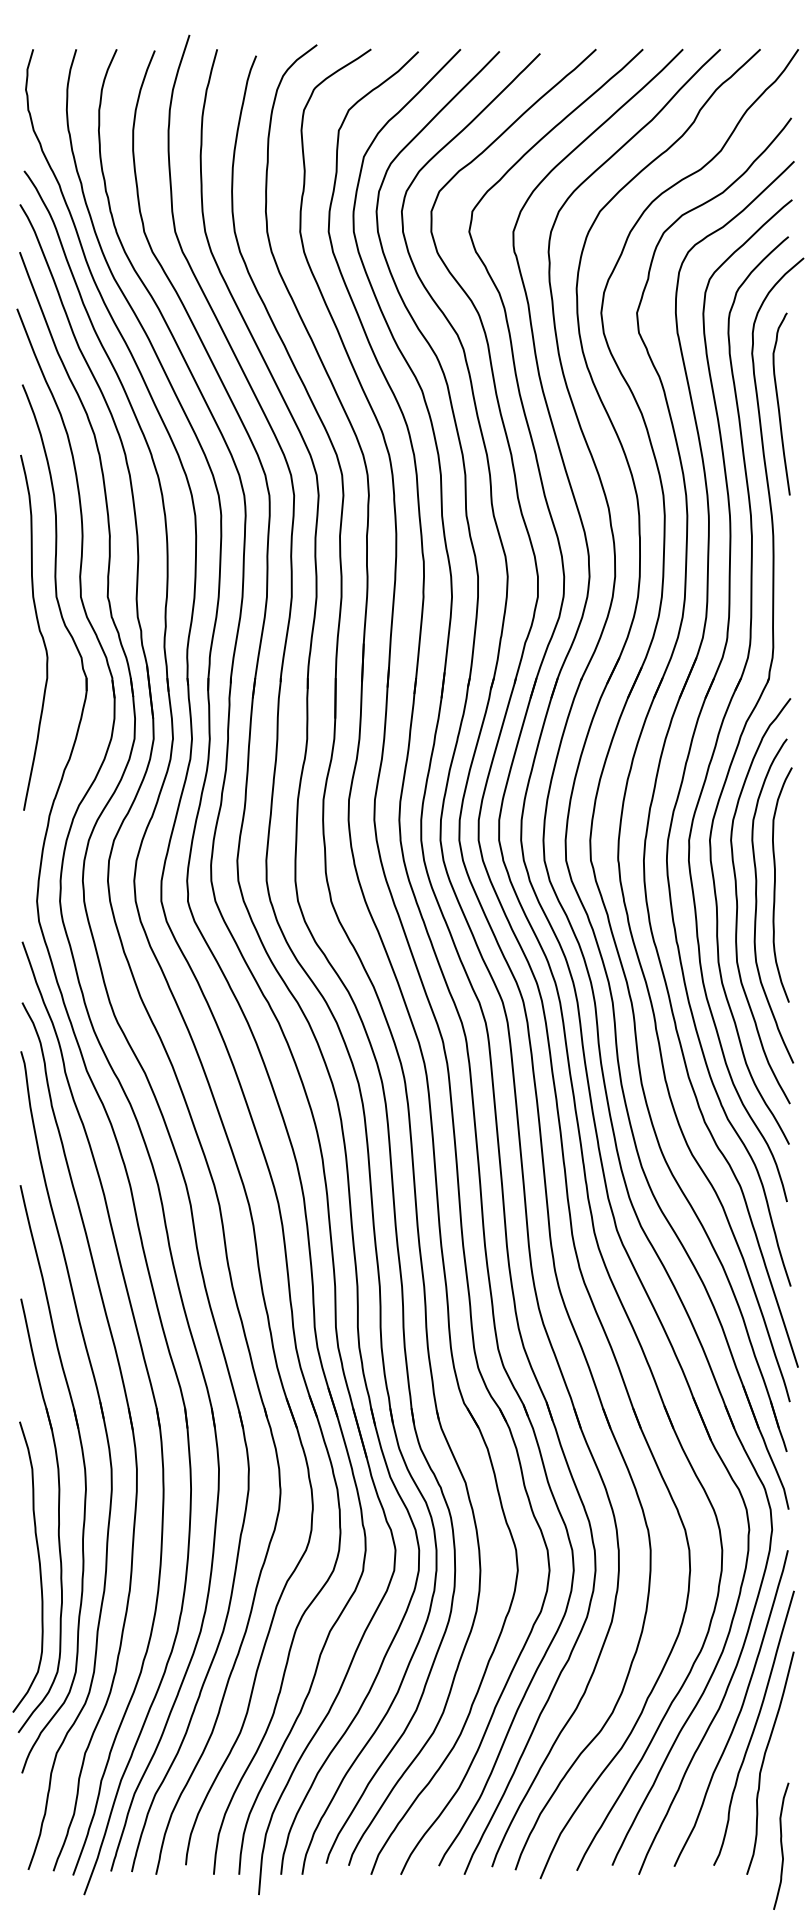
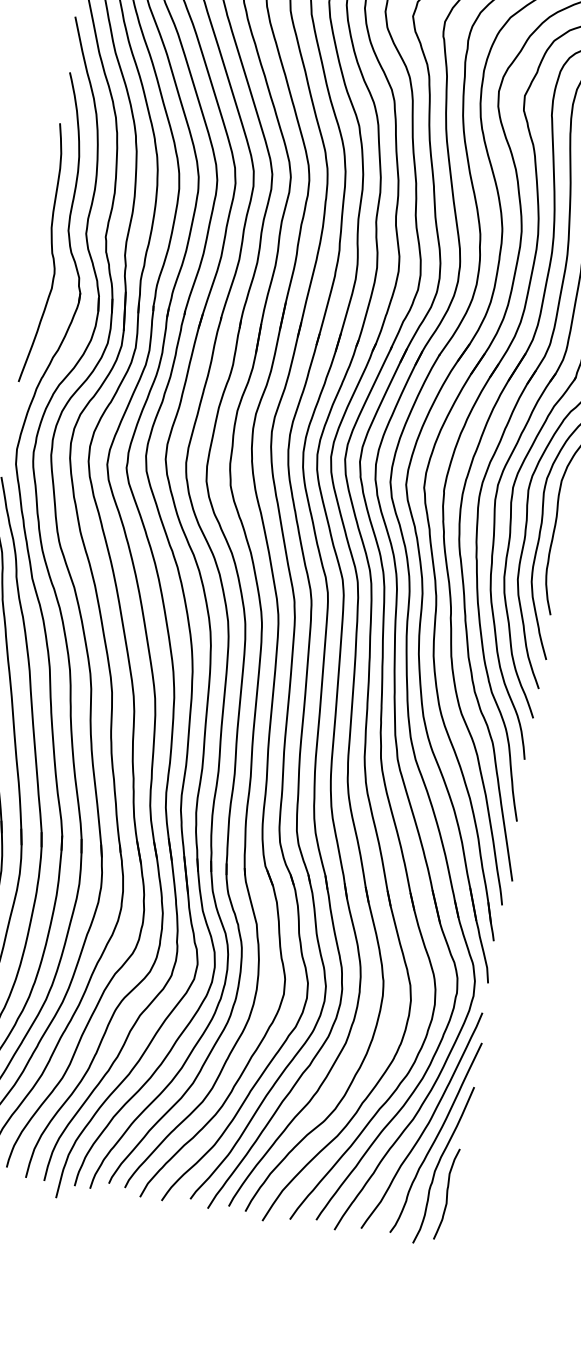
curve: (781, 1845) -> (447, 1193), moved

